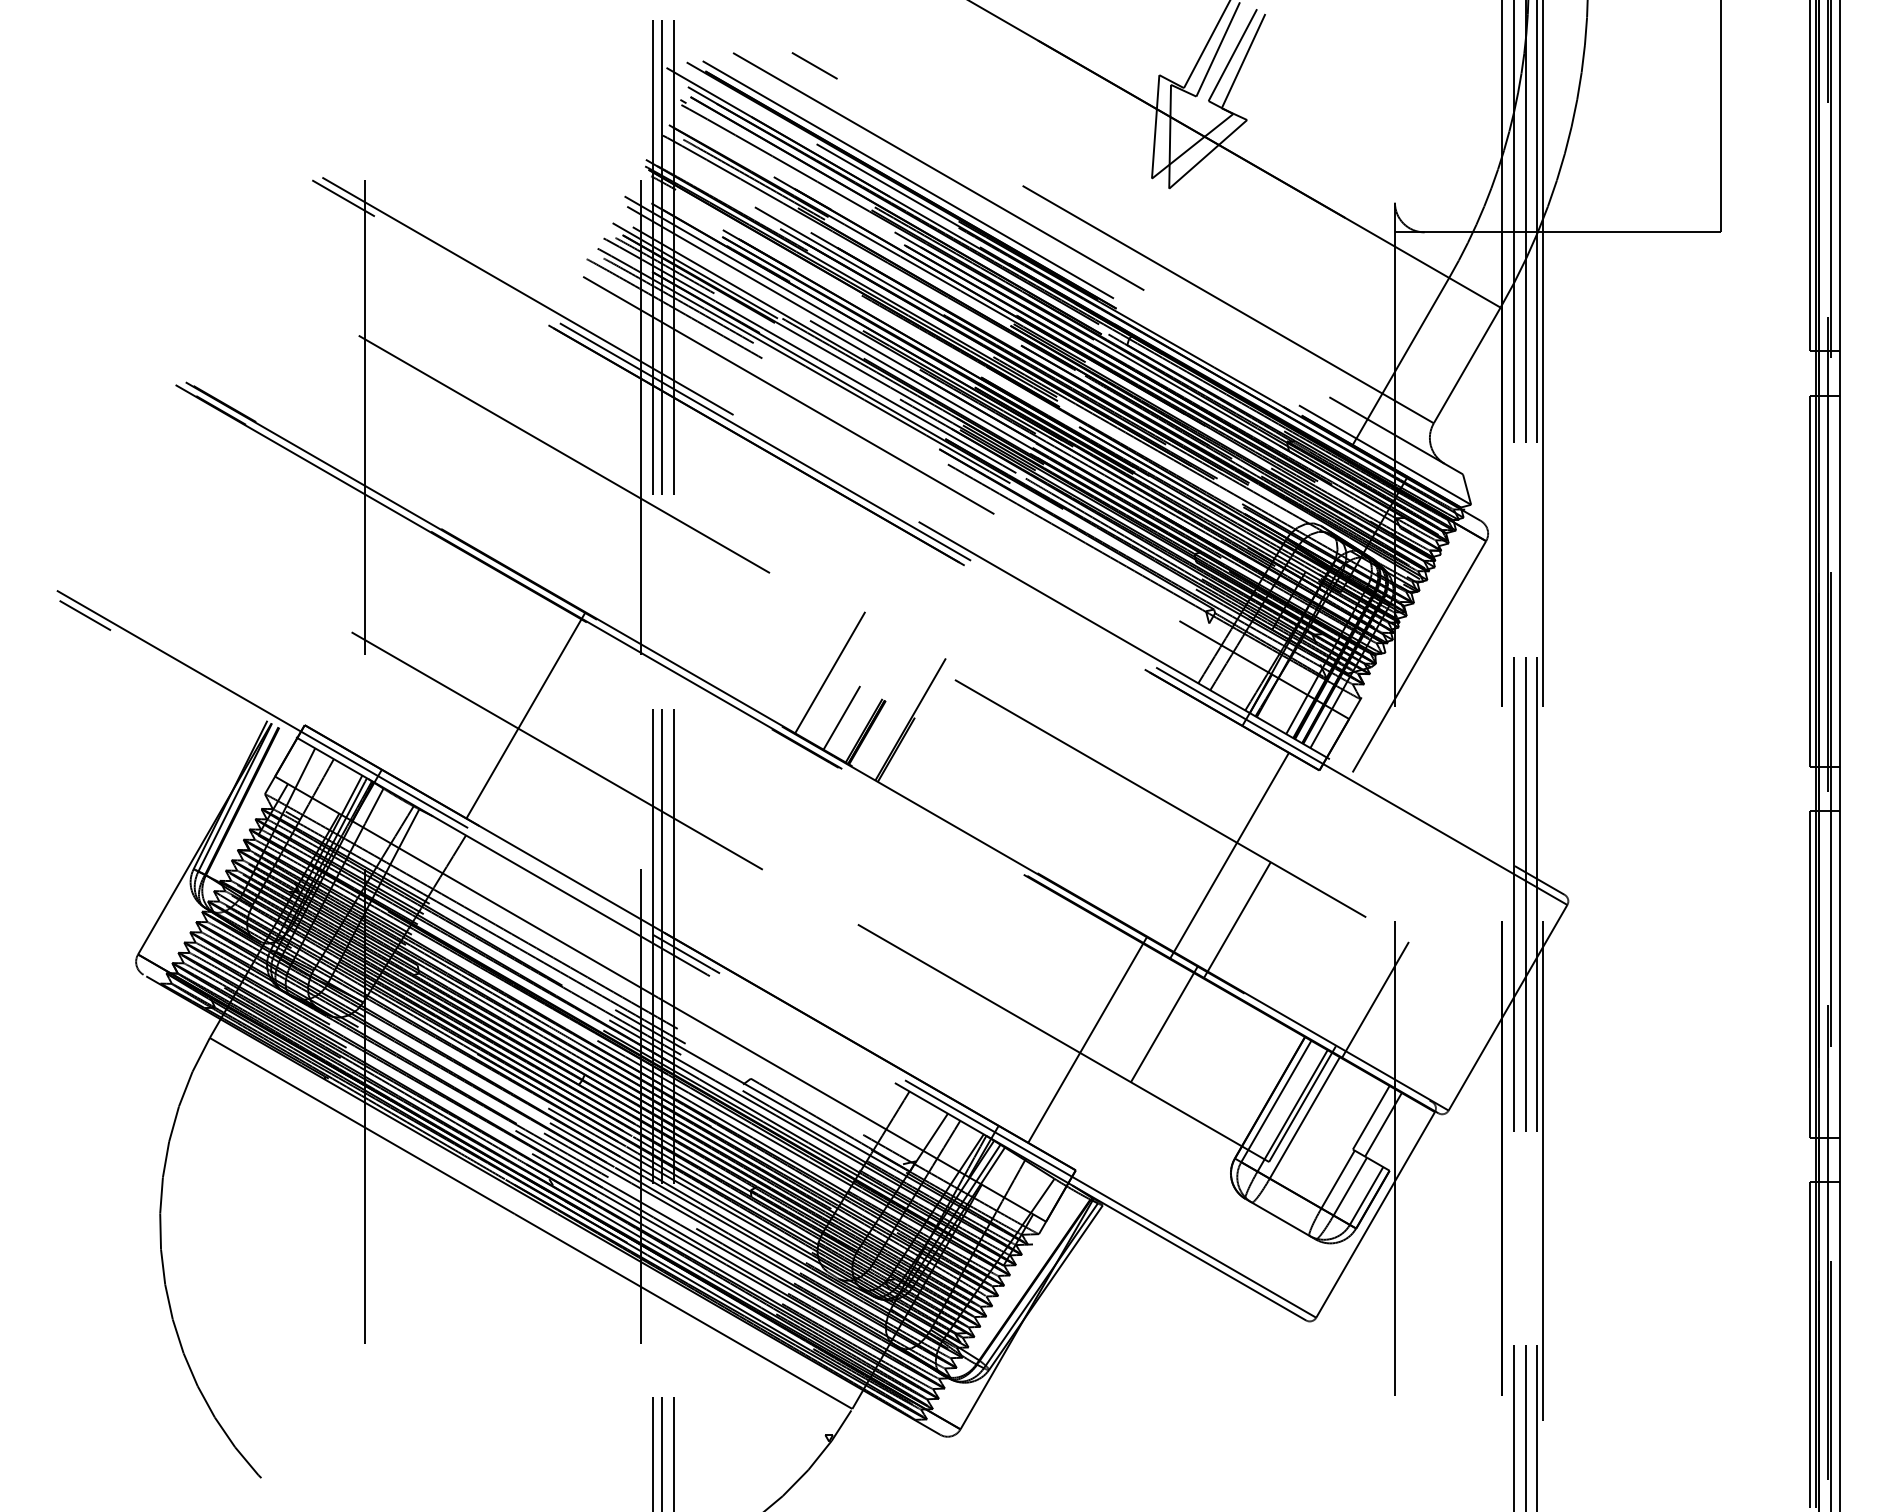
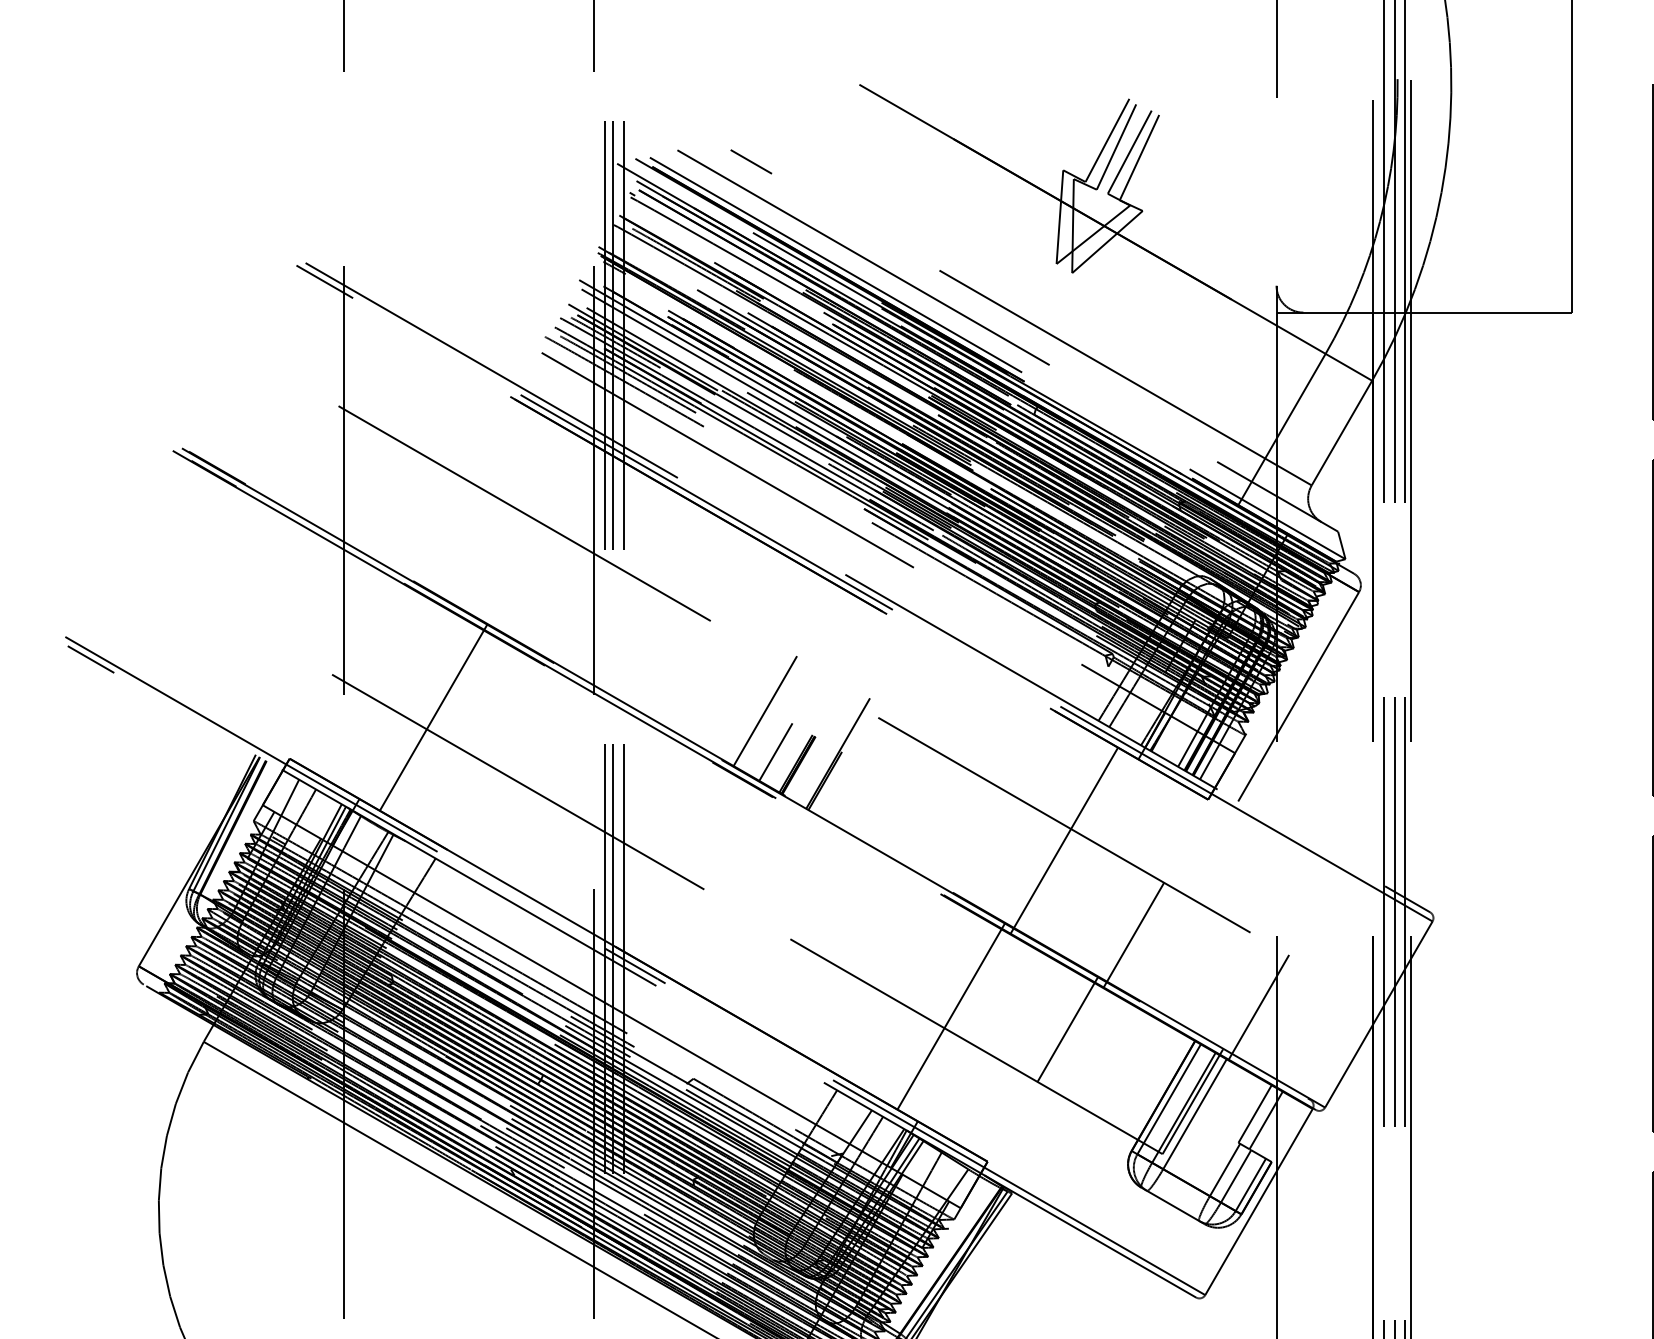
line: (525, 715) -> (433, 717), moved
line: (1229, 855) -> (1064, 840), moved
line: (1087, 1039) -> (951, 1016), moved

